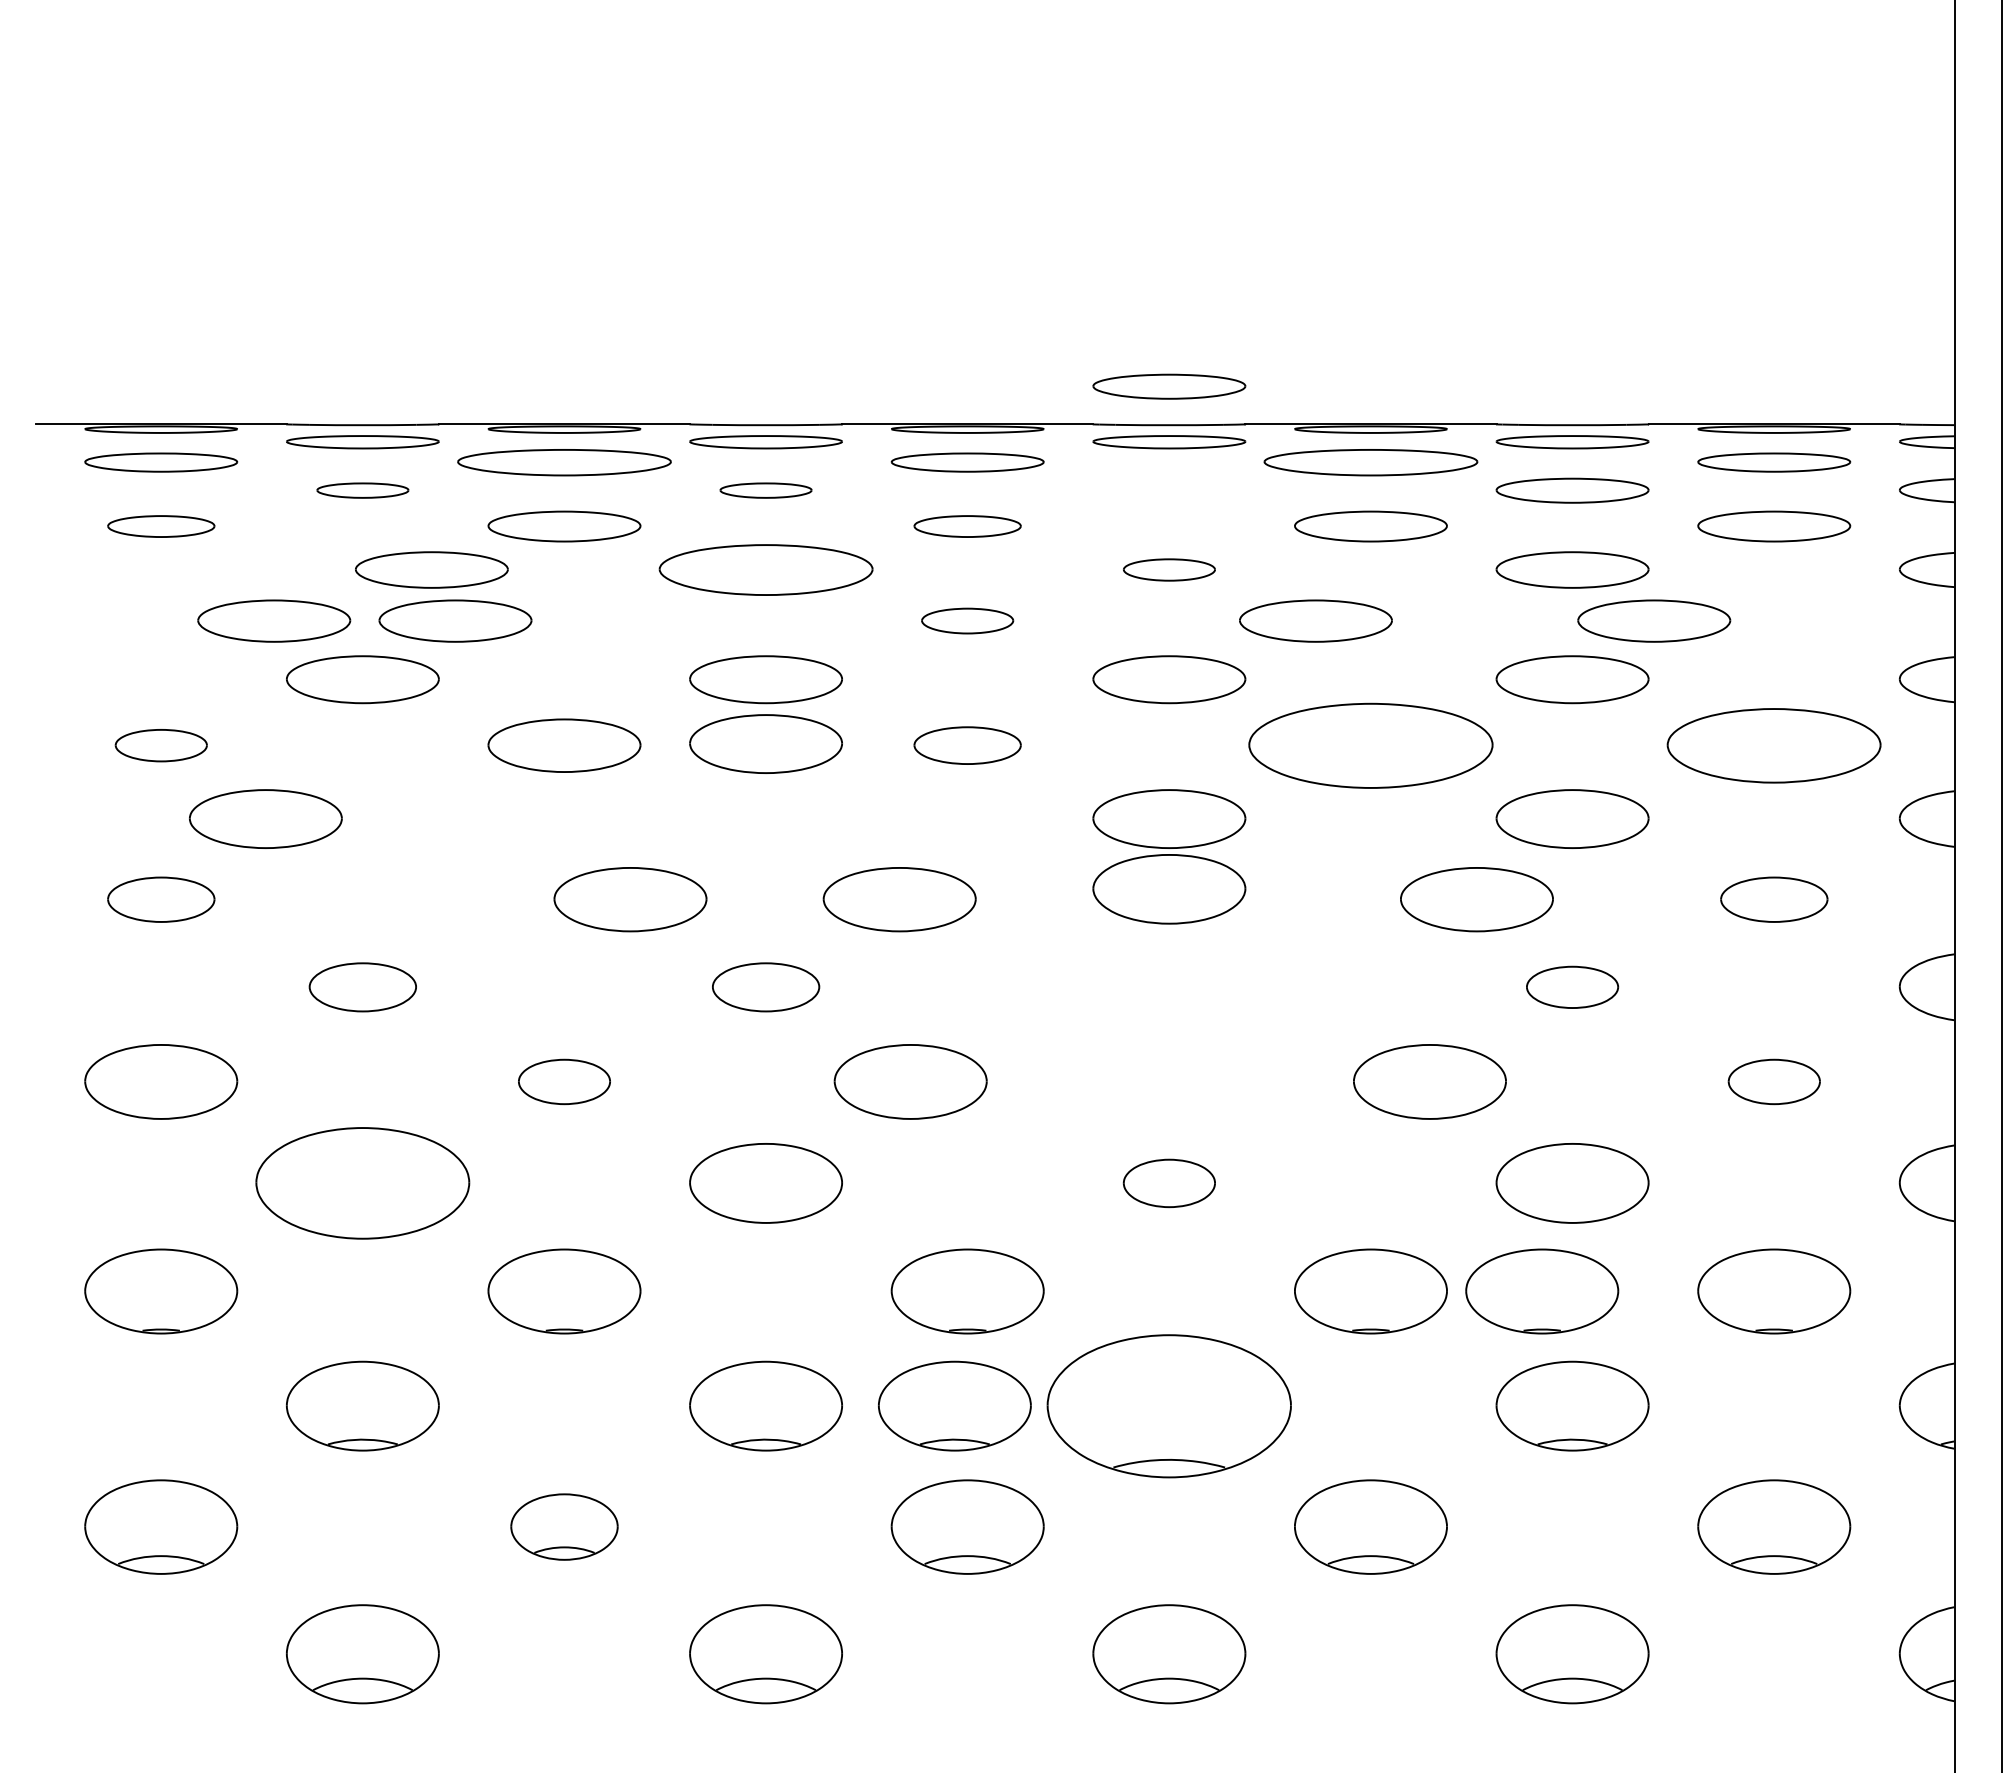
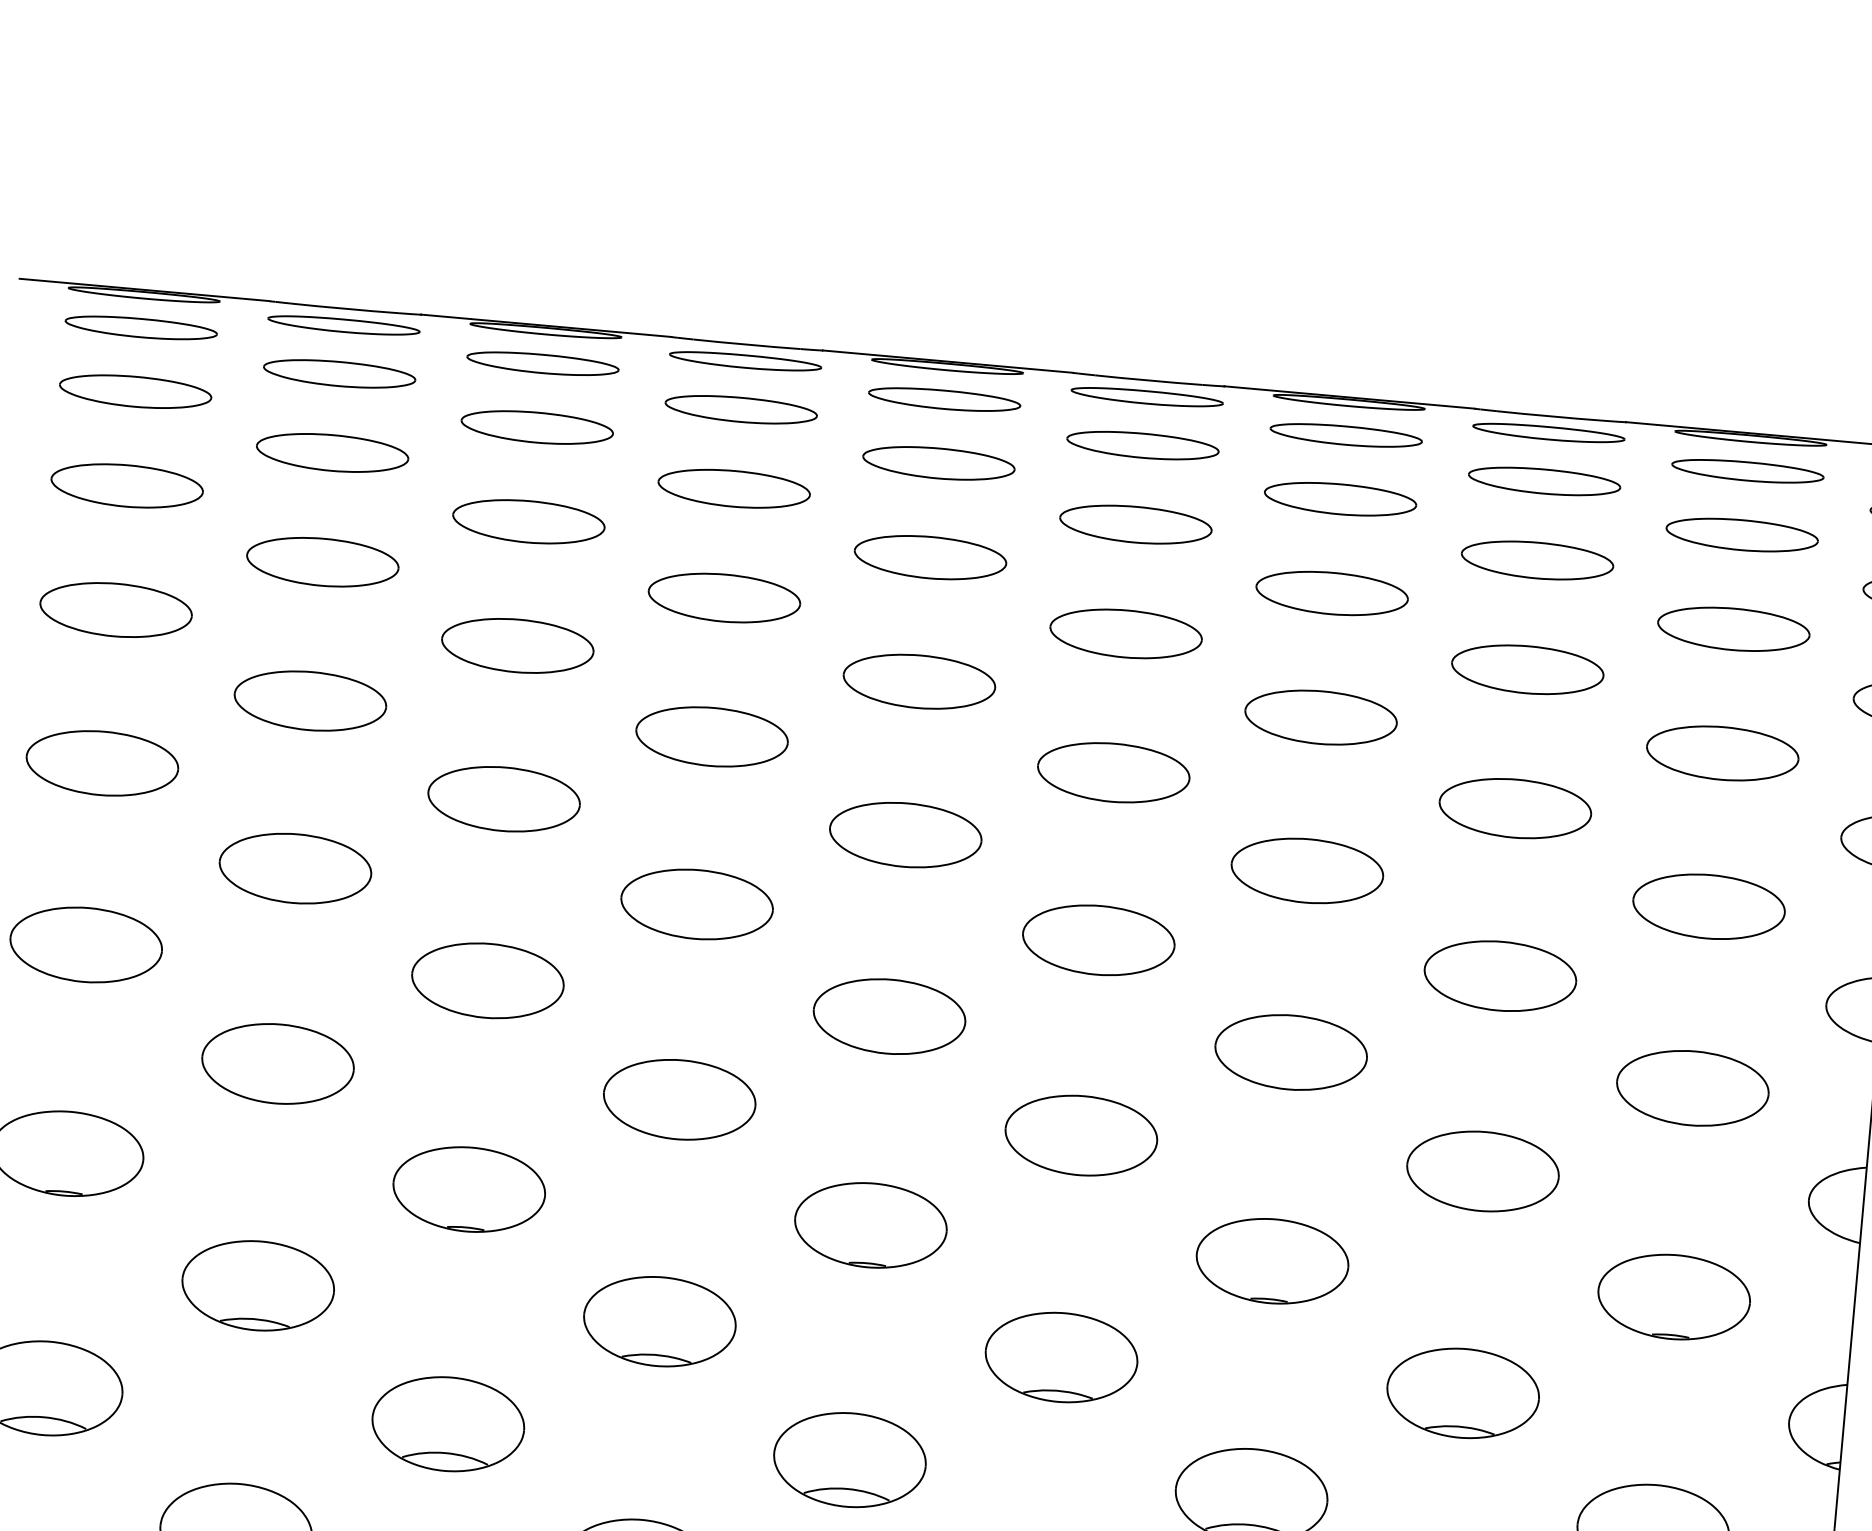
part: (1169, 386) -> (1143, 445), moved
part: (564, 462) -> (542, 363), size x0.71
part: (1370, 462) -> (1345, 435), size x0.71
part: (362, 490) -> (339, 373), size x1.67
part: (765, 490) -> (740, 409), size x1.67
part: (161, 526) -> (135, 391), size x1.43
part: (967, 526) -> (938, 463), size x1.43
part: (431, 569) -> (332, 452), moved
part: (765, 569) -> (733, 488), size x0.71
part: (1169, 569) -> (1136, 524), size x1.67
part: (274, 620) -> (127, 485), moved
part: (455, 620) -> (528, 521), moved
part: (967, 620) -> (930, 557), size x1.67
part: (1315, 620) -> (1331, 592), moved
part: (1654, 620) -> (1734, 628), moved
part: (765, 743) -> (711, 736), moved
part: (161, 745) -> (116, 609), size x1.67
part: (967, 745) -> (919, 681), size x1.43
part: (1370, 745) -> (1320, 717), size x0.62
part: (1774, 745) -> (1723, 753), size x0.71
part: (265, 818) -> (310, 700), moved
part: (1169, 889) -> (1098, 940), moved
part: (161, 899) -> (102, 763), size x1.43
part: (630, 899) -> (504, 799), moved
part: (899, 899) -> (905, 834), moved
part: (1476, 899) -> (1306, 870), moved
part: (1774, 899) -> (1709, 906), size x1.43
part: (362, 987) -> (295, 868), size x1.43
part: (765, 987) -> (696, 904), size x1.43
part: (1572, 987) -> (1500, 976), size x1.67
part: (564, 1081) -> (487, 980), size x1.67
part: (910, 1081) -> (889, 1016), moved
part: (1429, 1081) -> (1290, 1052), moved
part: (1774, 1081) -> (1693, 1087), size x1.67
part: (362, 1183) -> (277, 1064), size x0.71
part: (1169, 1183) -> (1081, 1135), size x1.67
part: (1542, 1291) -> (1443, 1276), removed
part: (954, 1405) -> (847, 1337), removed
part: (1169, 1405) -> (1061, 1356), size x0.62
part: (564, 1526) -> (448, 1423), size x1.43

